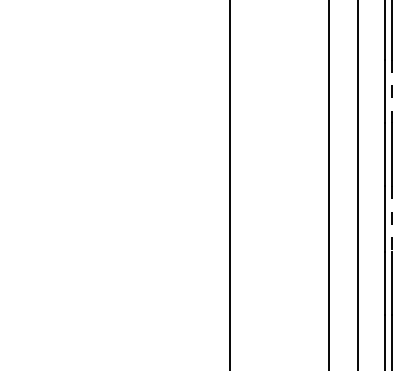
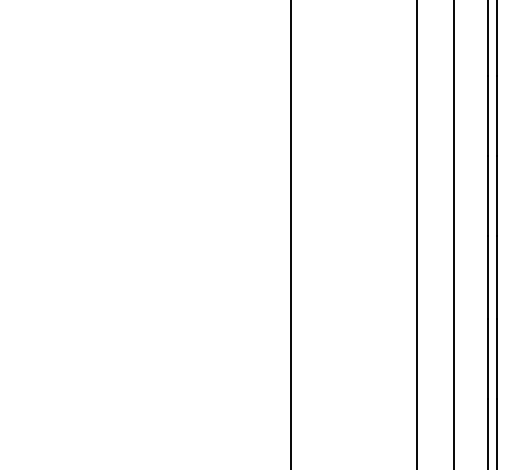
line: (392, 91) -> (496, 116), dashed -> solid
line: (392, 219) -> (496, 277), dashed -> solid

